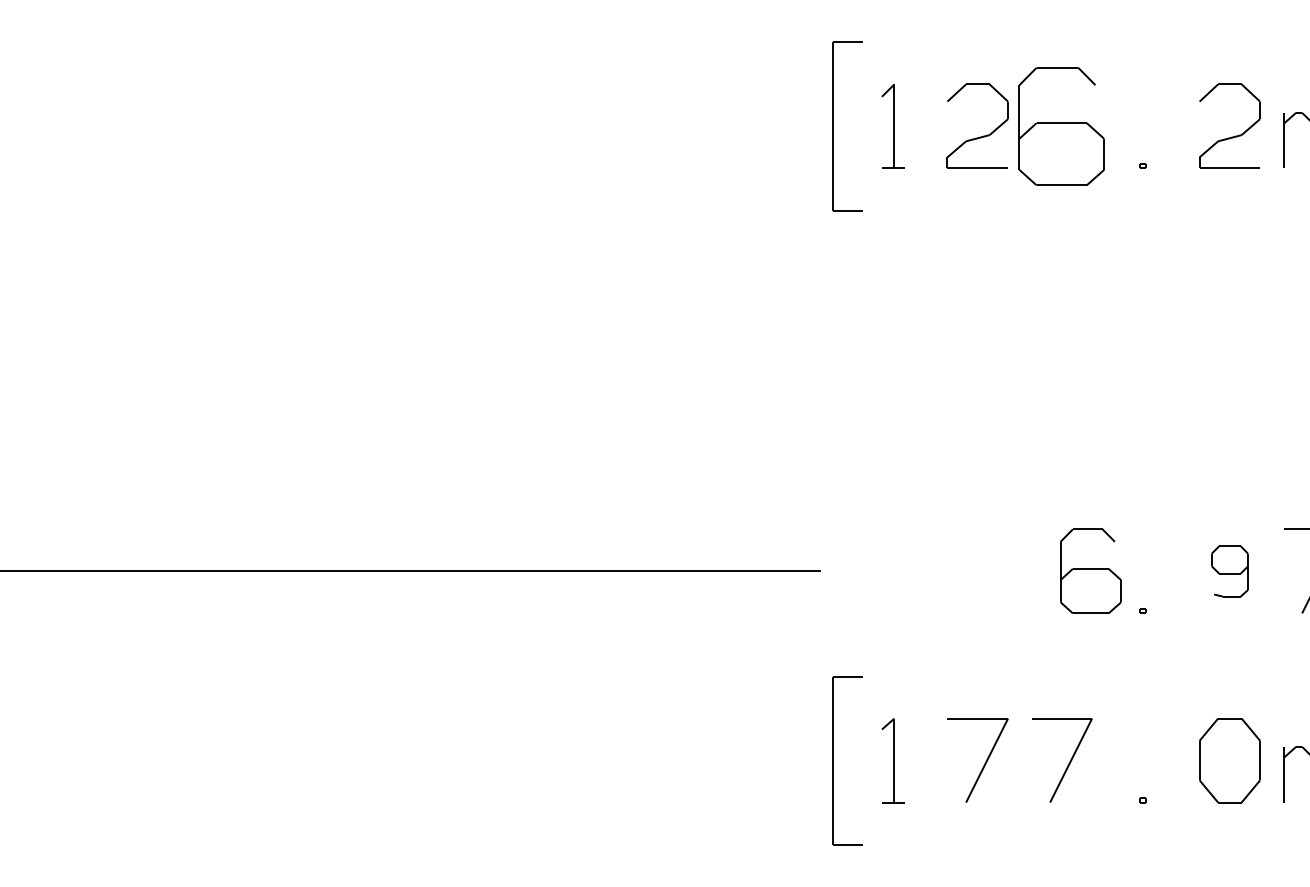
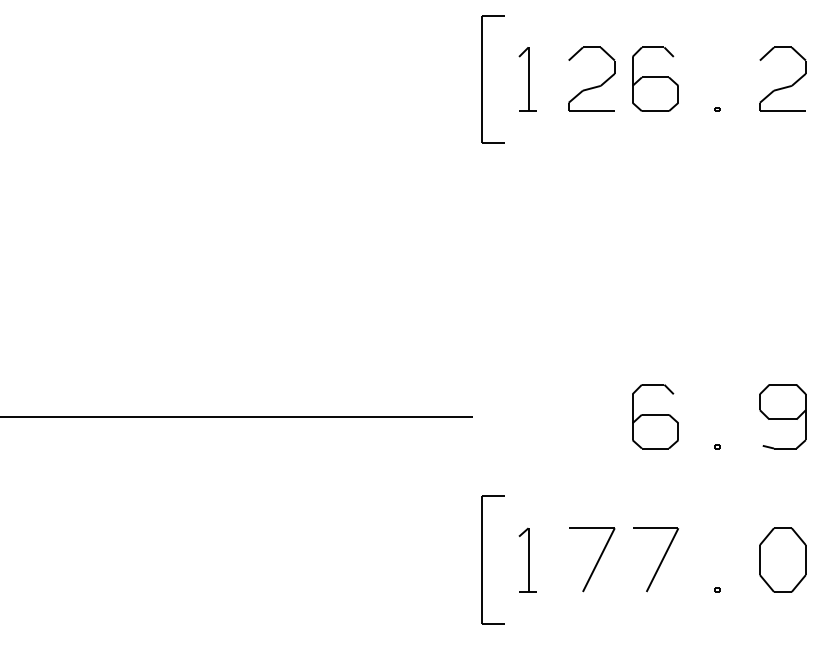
part: (1061, 125) -> (655, 78), size x0.71
part: (1090, 570) -> (655, 415), moved
part: (1229, 571) -> (782, 416), size x1.67

